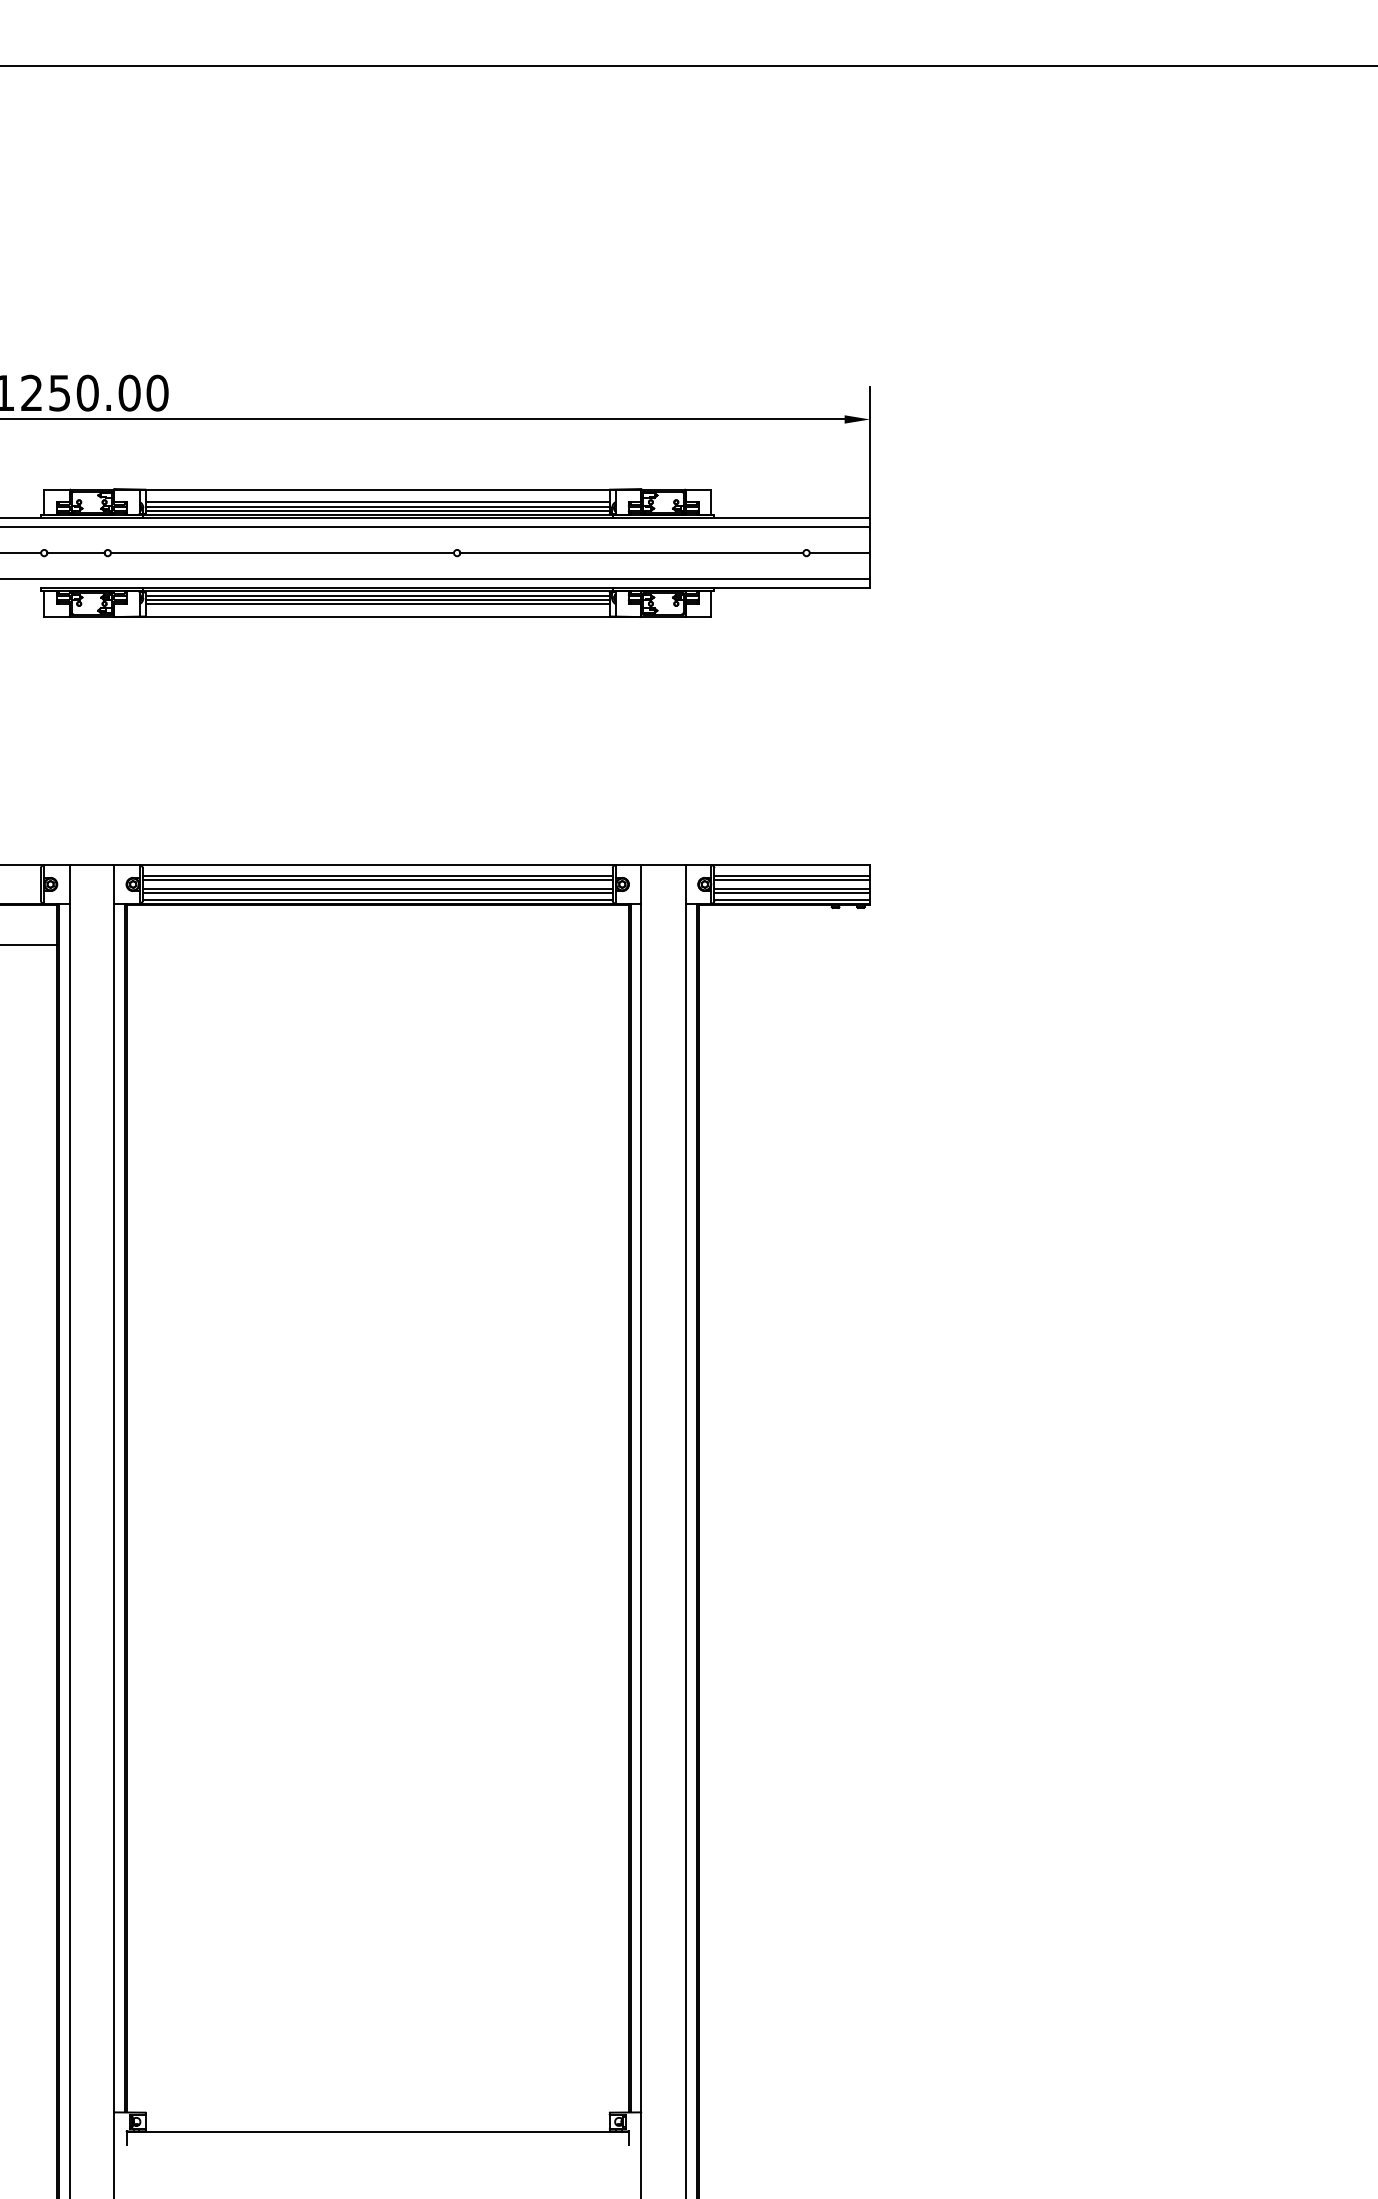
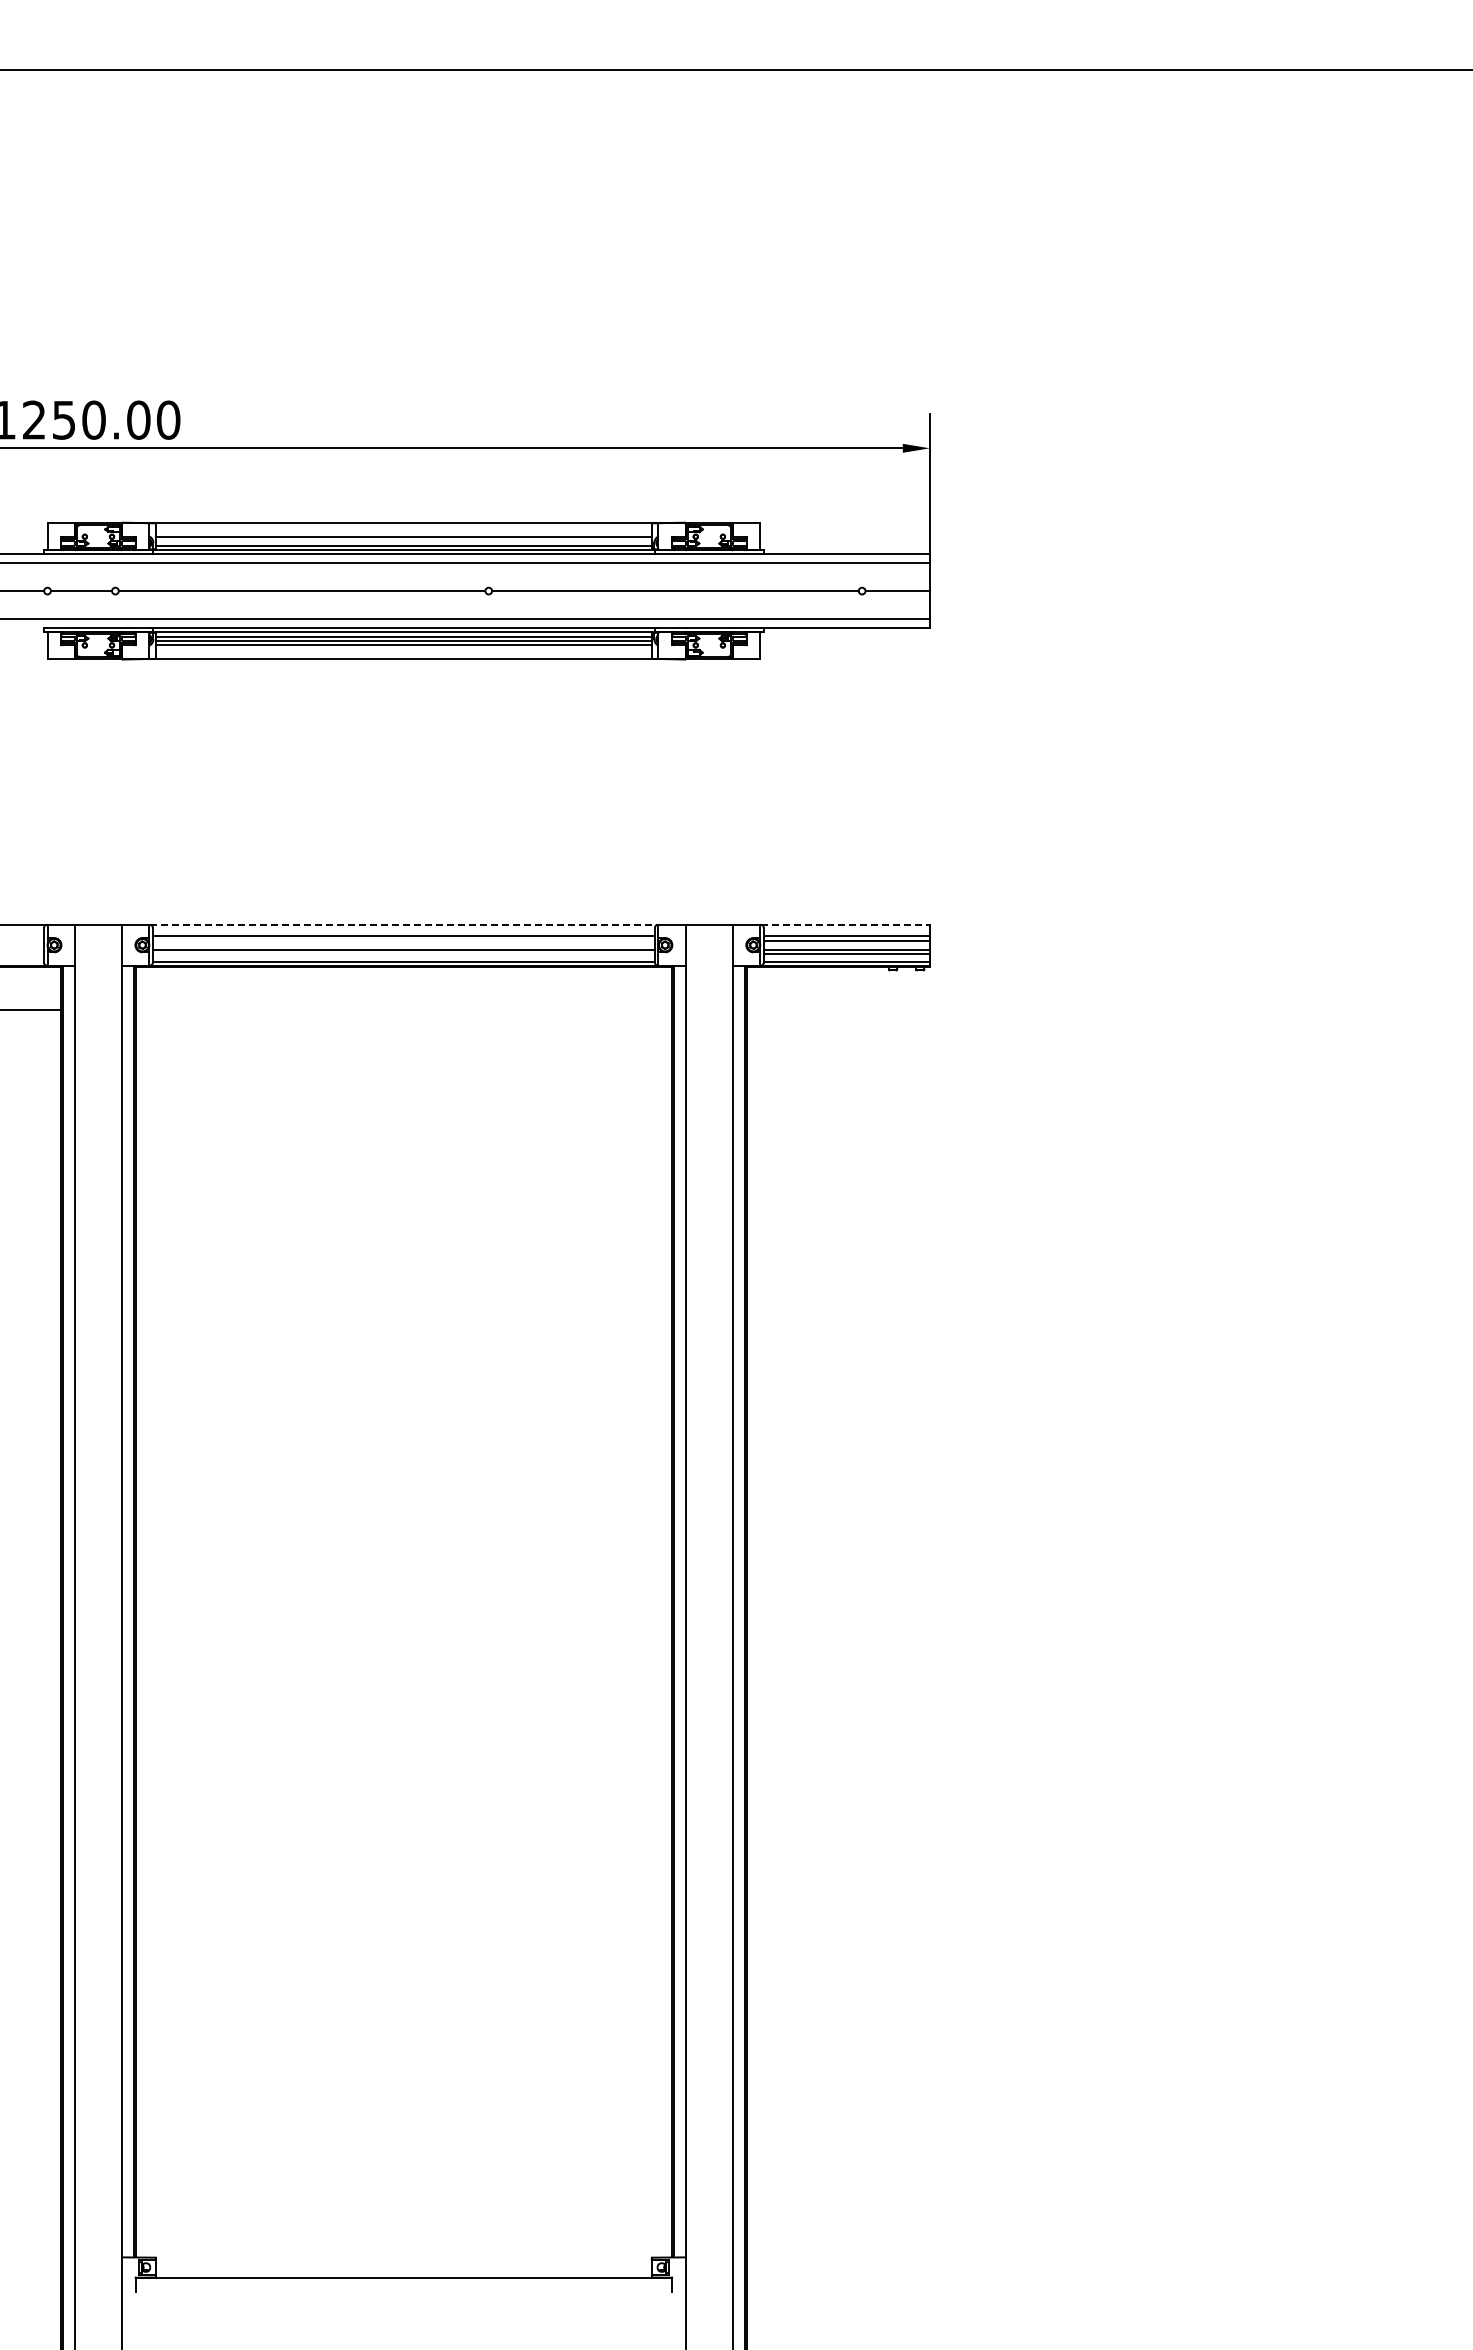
line: (377, 506) -> (403, 541), removed
line: (377, 865) -> (403, 924), solid -> dashed
line: (791, 865) -> (845, 924), solid -> dashed
line: (377, 880) -> (403, 940), removed
line: (377, 893) -> (403, 954), removed

